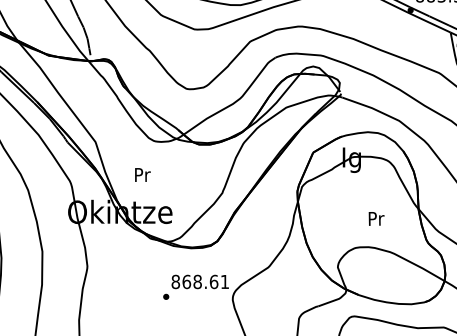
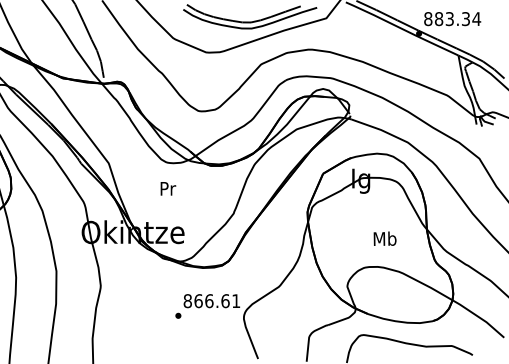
text: (142, 174) -> (168, 188), moved
text: (375, 218) -> (384, 238), Pr -> Mb
text: (197, 281) -> (209, 300), 868.61 -> 866.61

